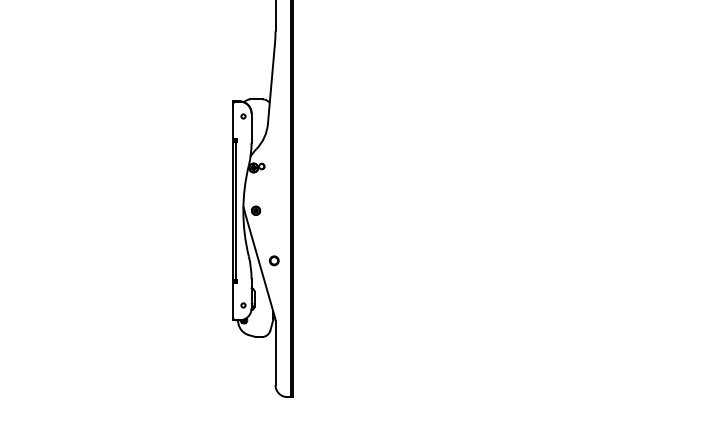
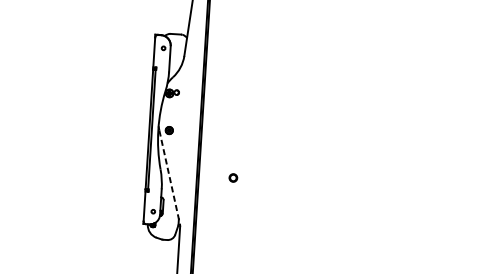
part: (273, 260) -> (232, 177), moved
line: (259, 265) -> (169, 178), solid -> dashed

